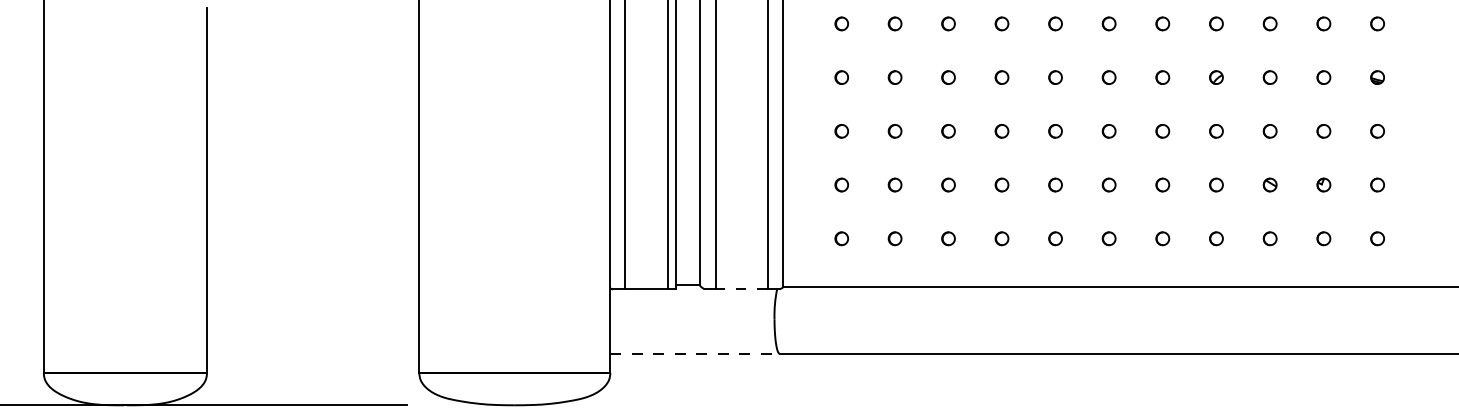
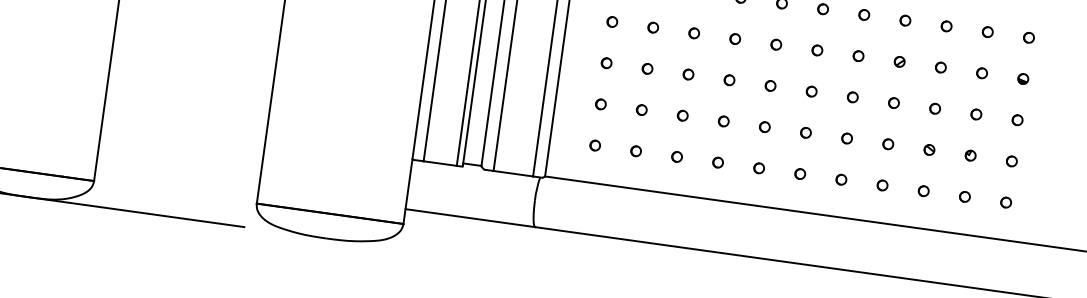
line: (742, 289) -> (513, 173), dashed -> solid
line: (695, 353) -> (470, 218), dashed -> solid

